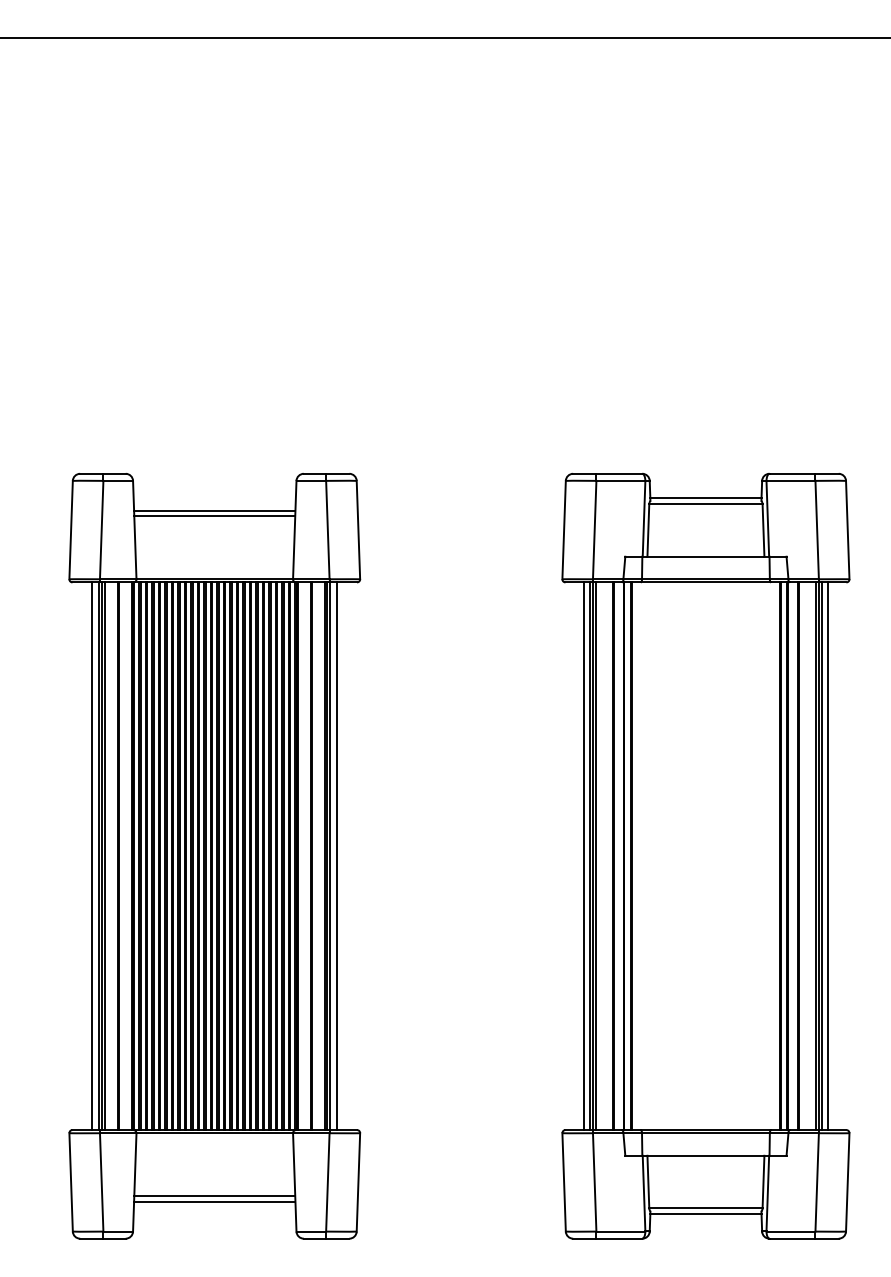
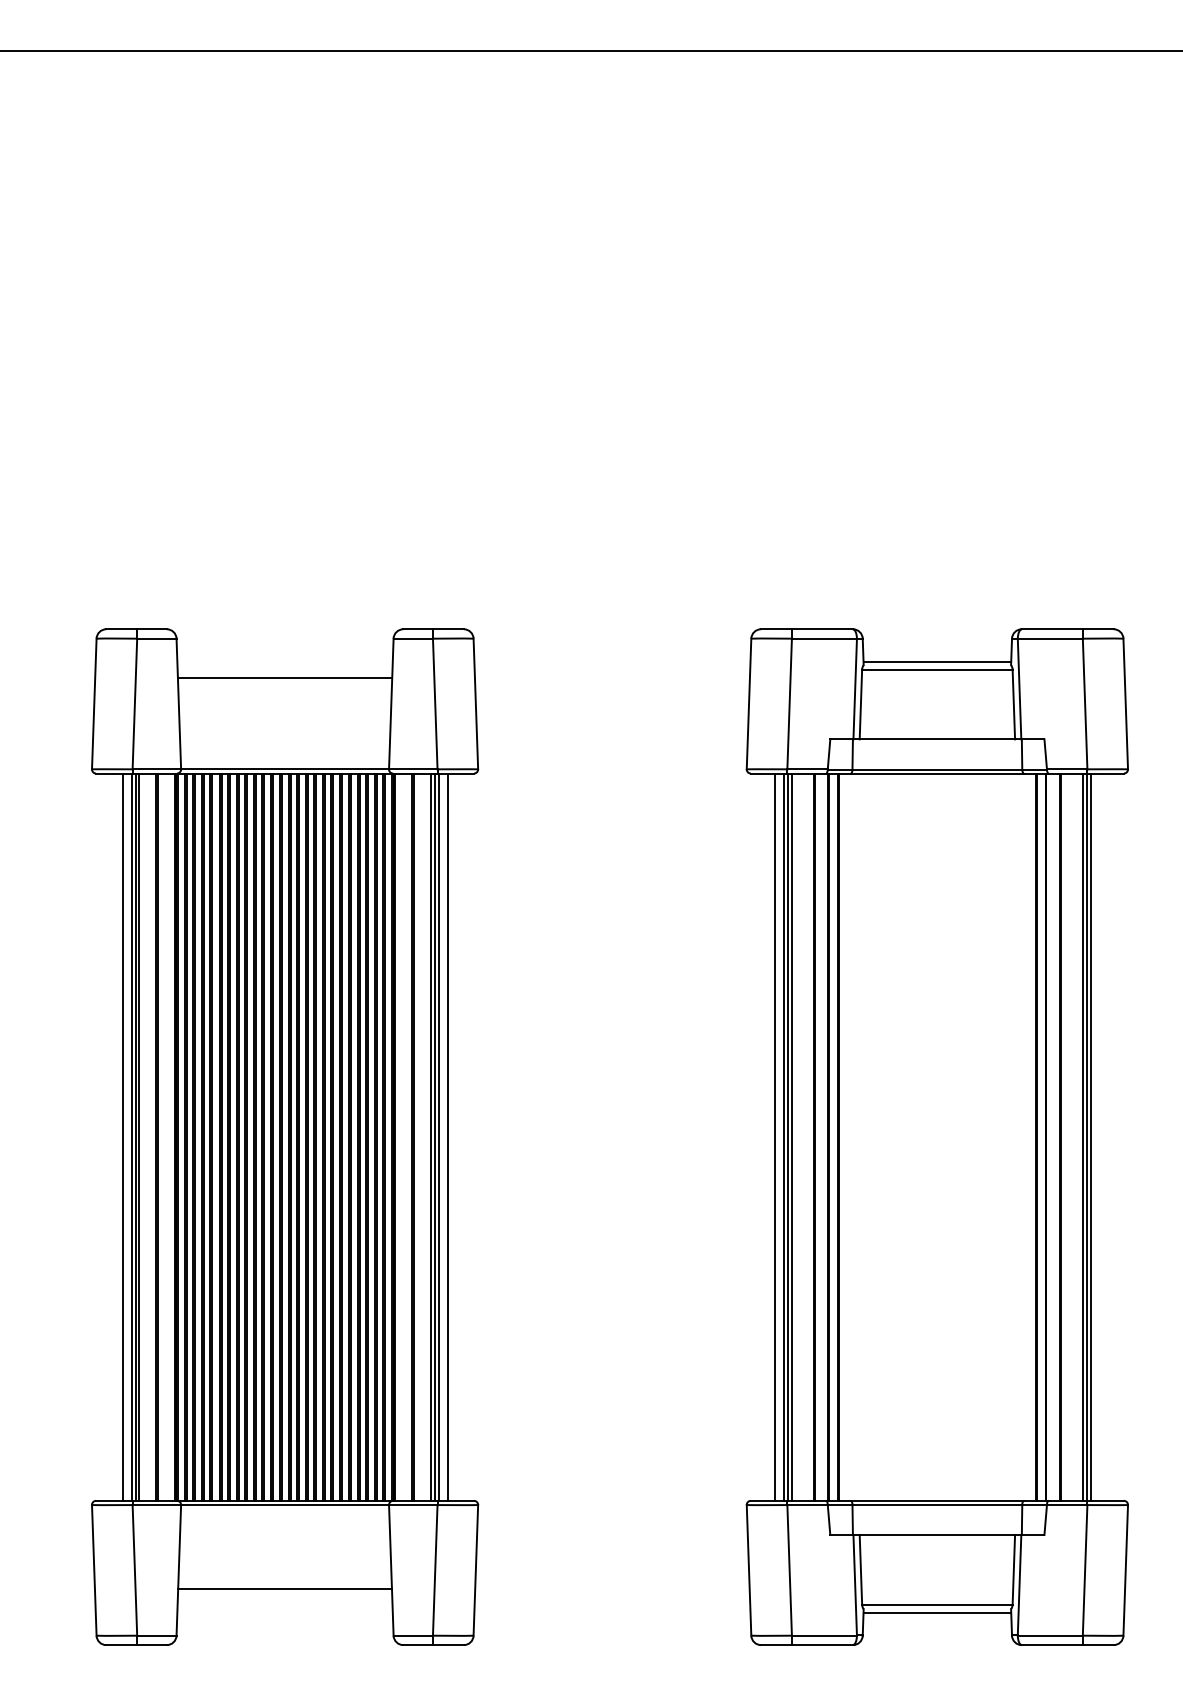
line: (214, 516) -> (284, 685), removed
line: (828, 856) -> (1100, 1137), removed
line: (214, 1201) -> (284, 1595), removed

